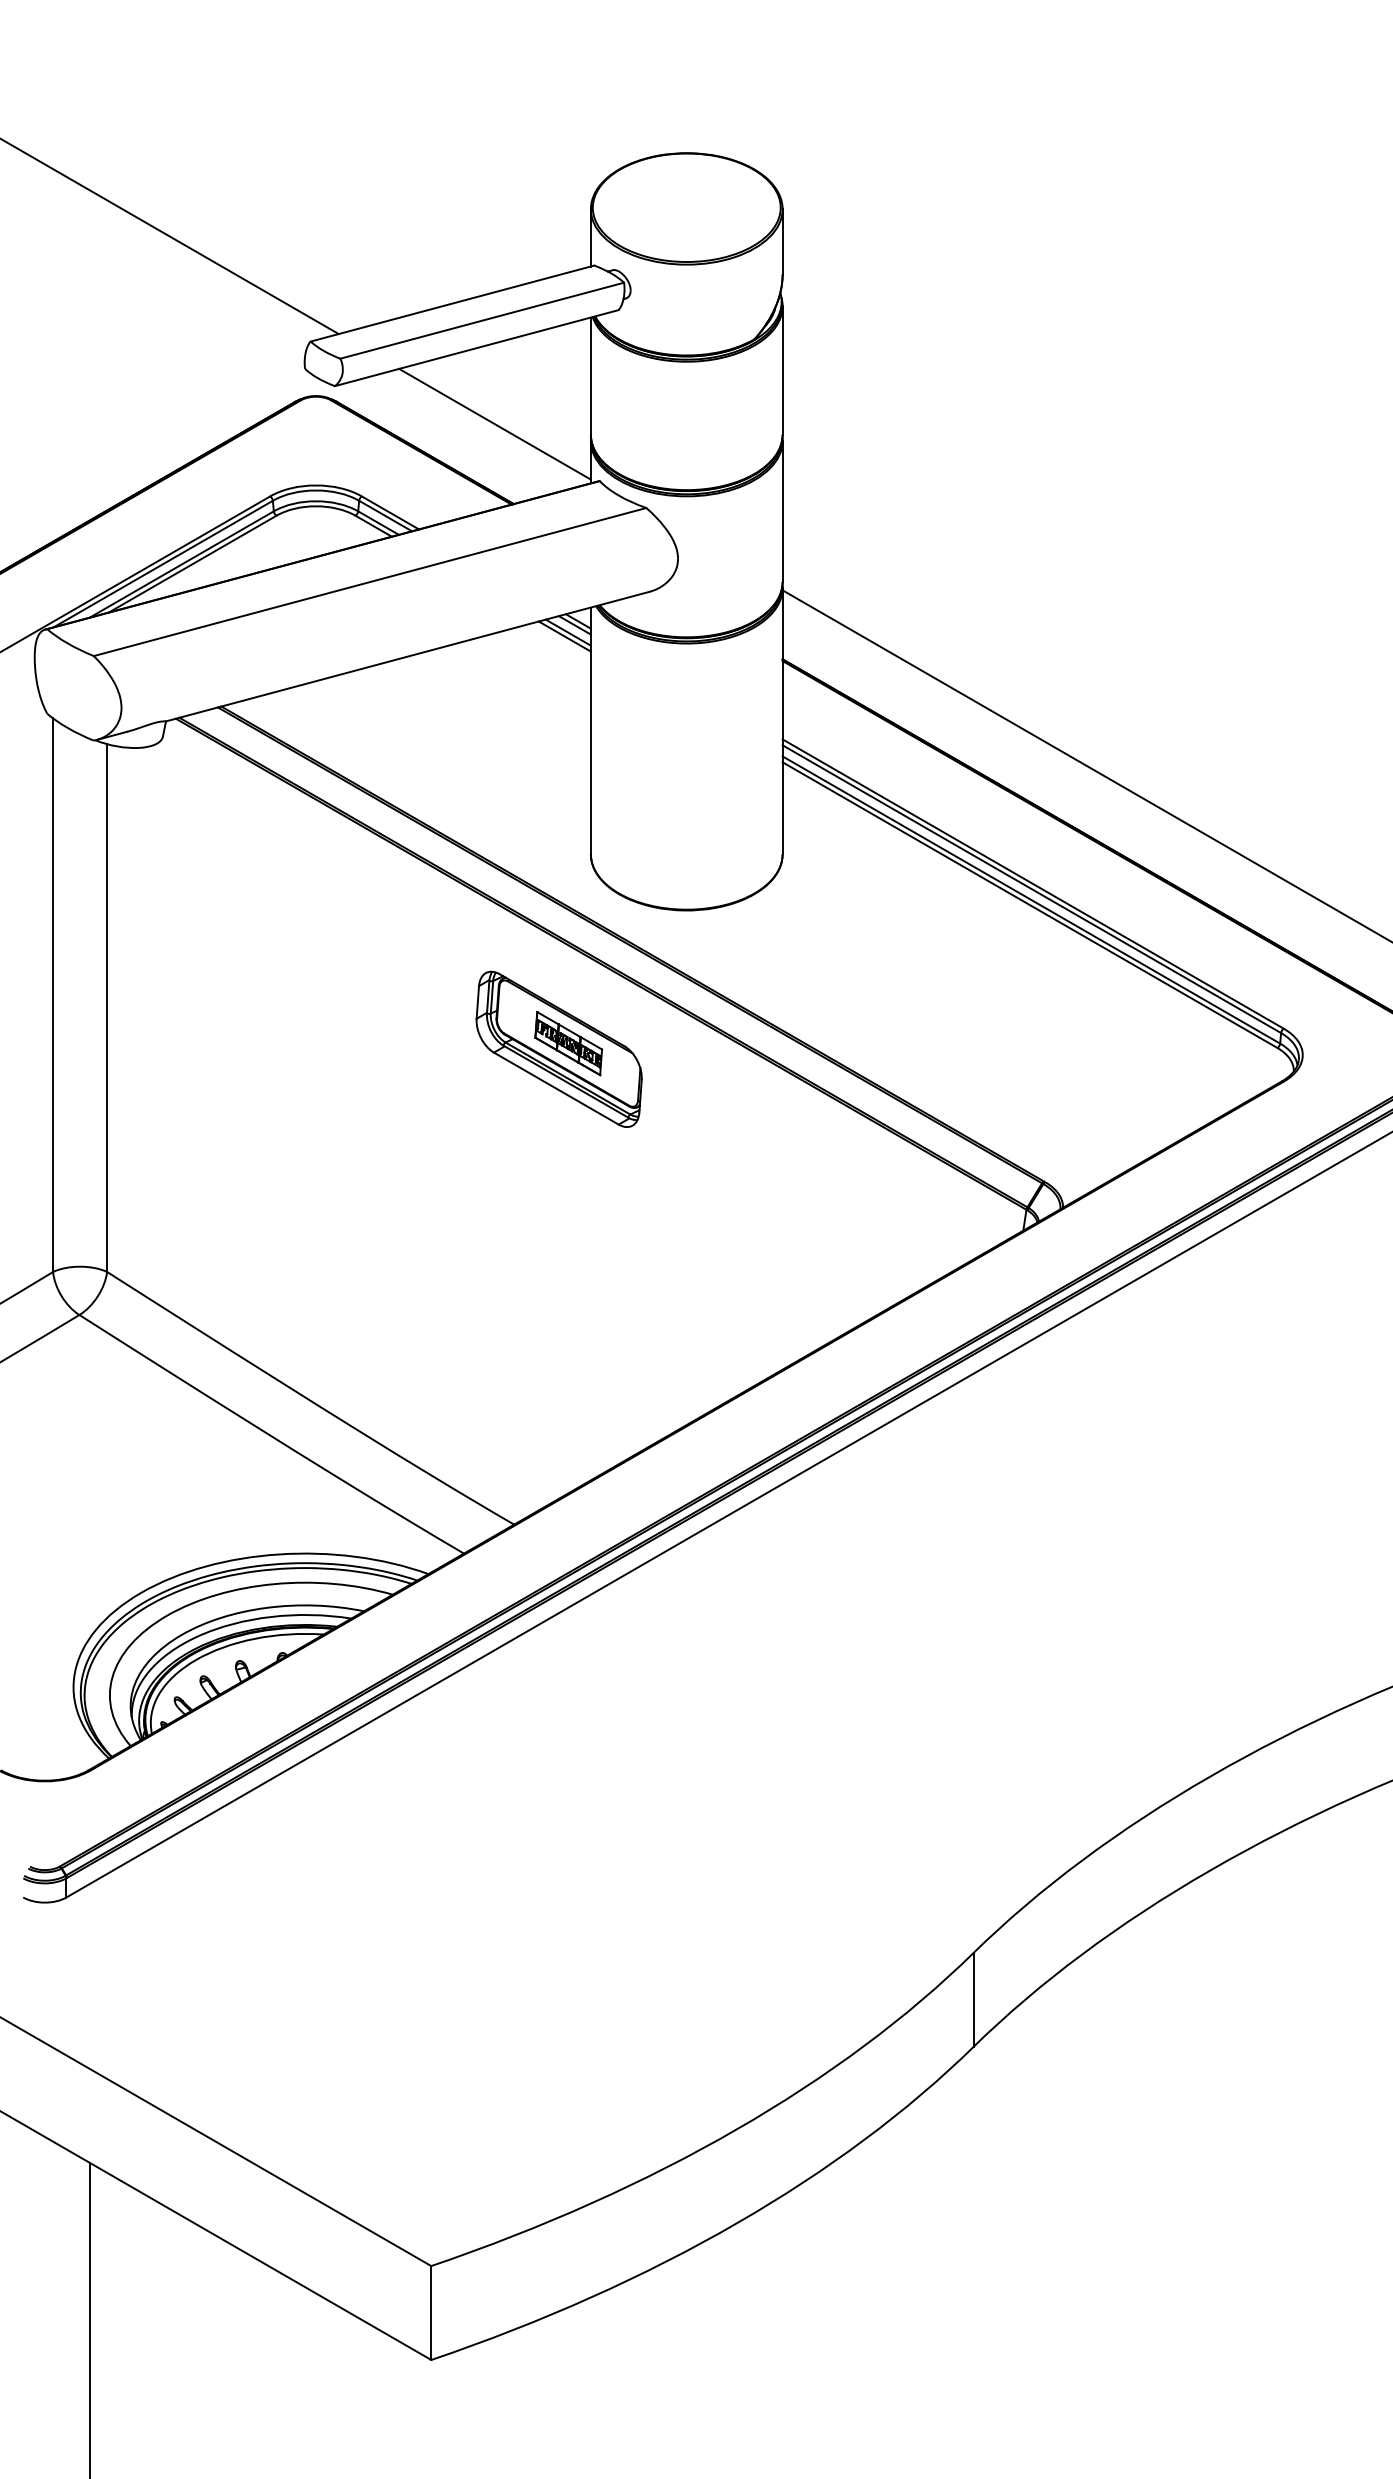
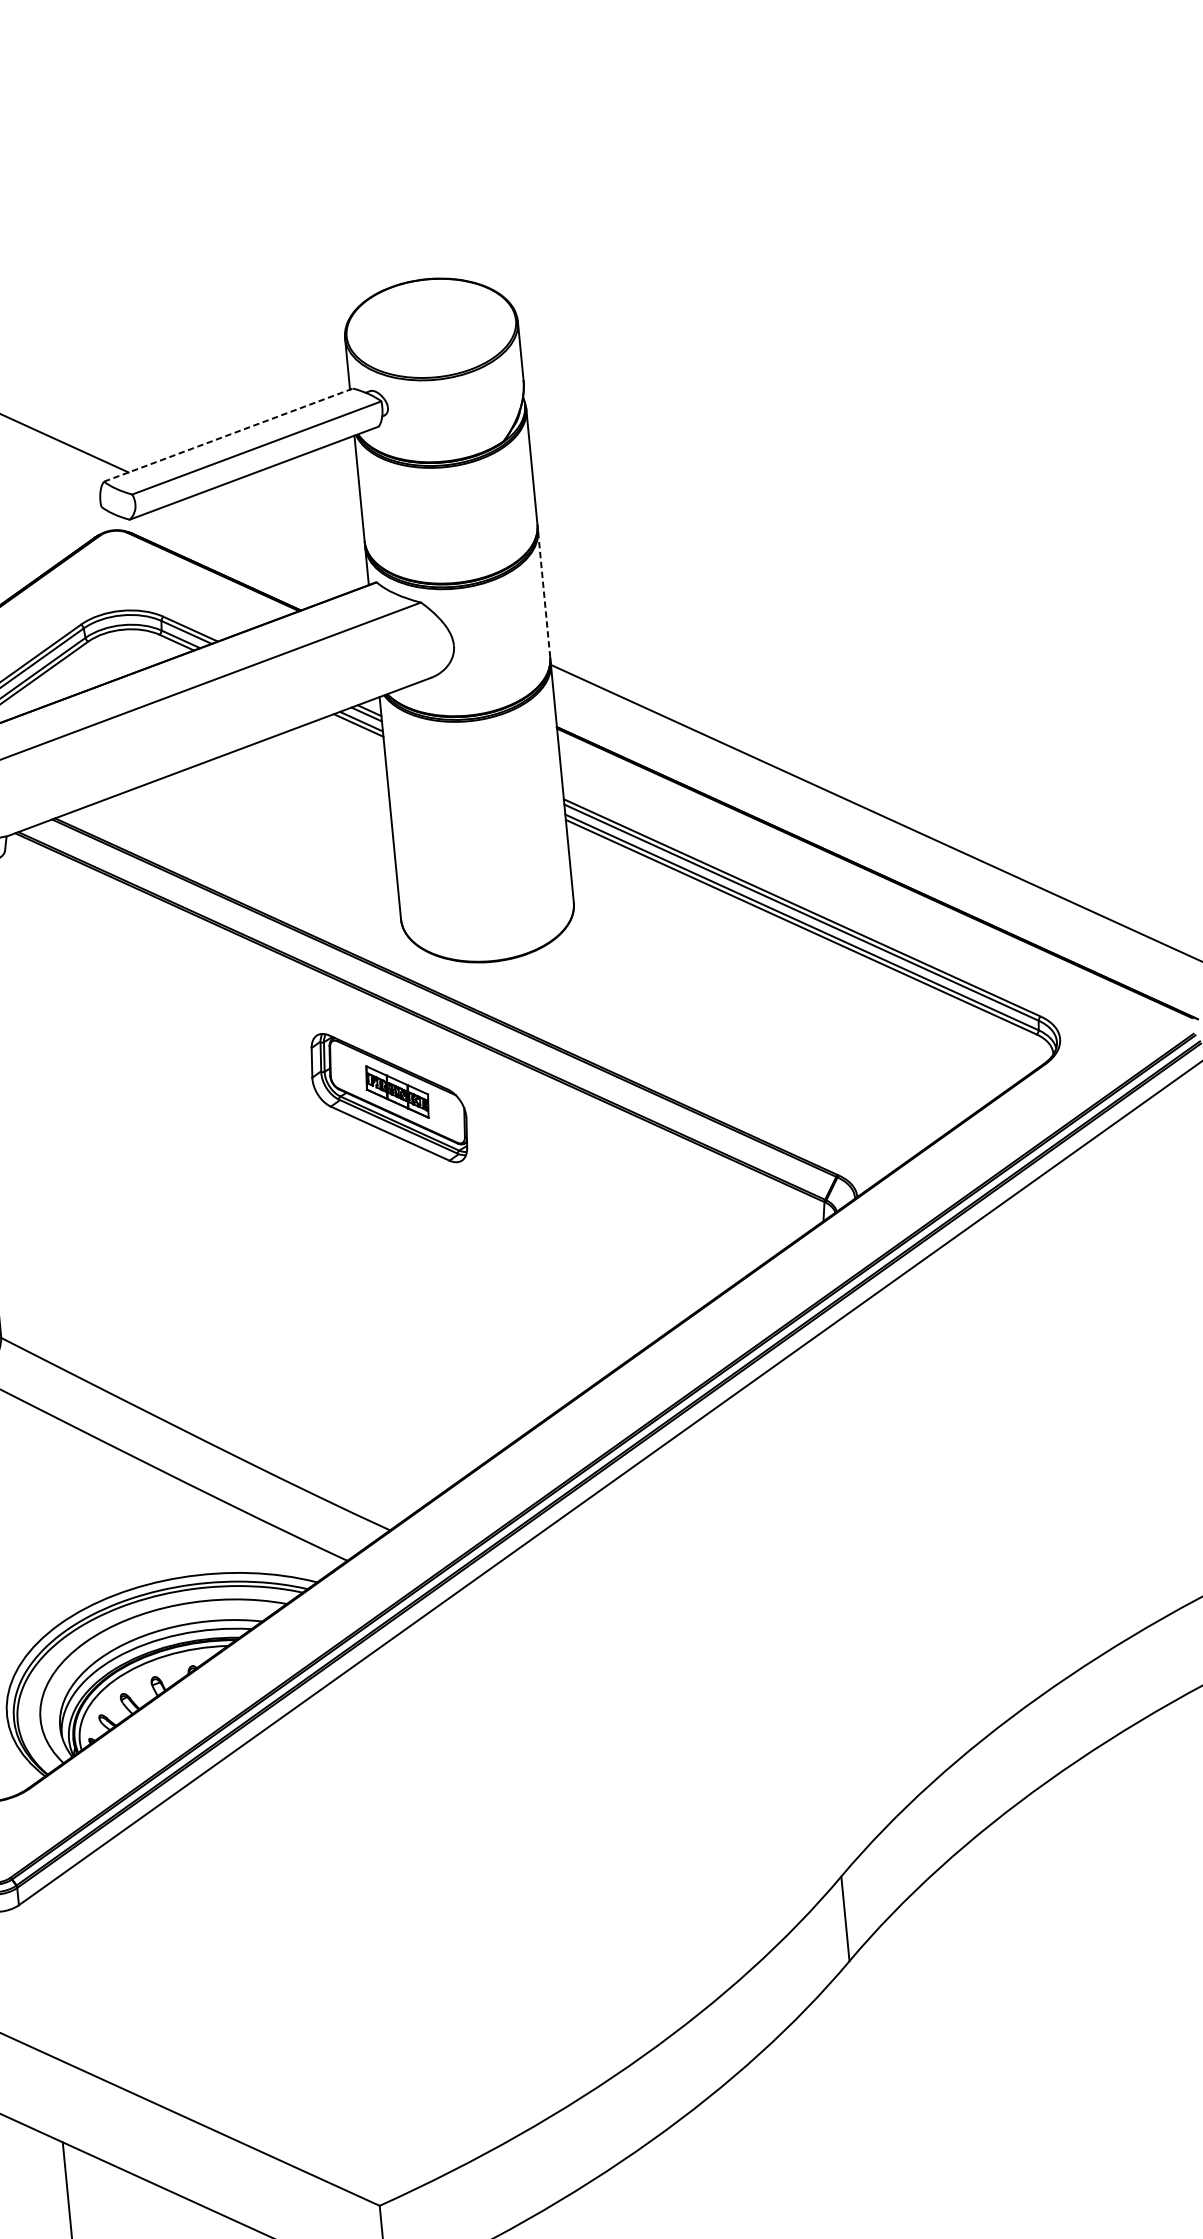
line: (452, 303) -> (228, 435), solid -> dashed
line: (494, 423) -> (276, 539), removed
line: (782, 511) -> (544, 593), solid -> dashed

